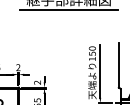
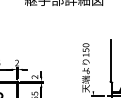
line: (68, 10) -> (63, 9), removed
line: (100, 71) -> (93, 66), removed

